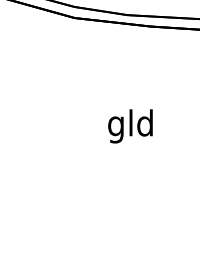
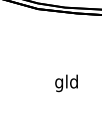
text: (130, 126) -> (66, 83), moved

